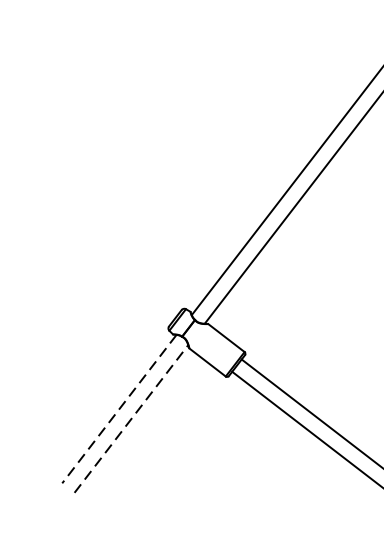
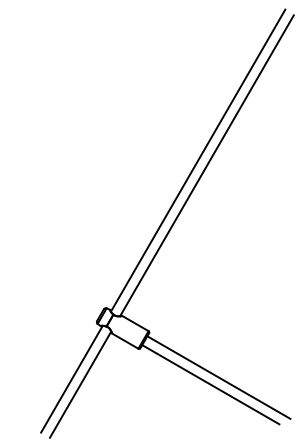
line: (118, 409) -> (71, 379), dashed -> solid
line: (131, 418) -> (80, 384), dashed -> solid

